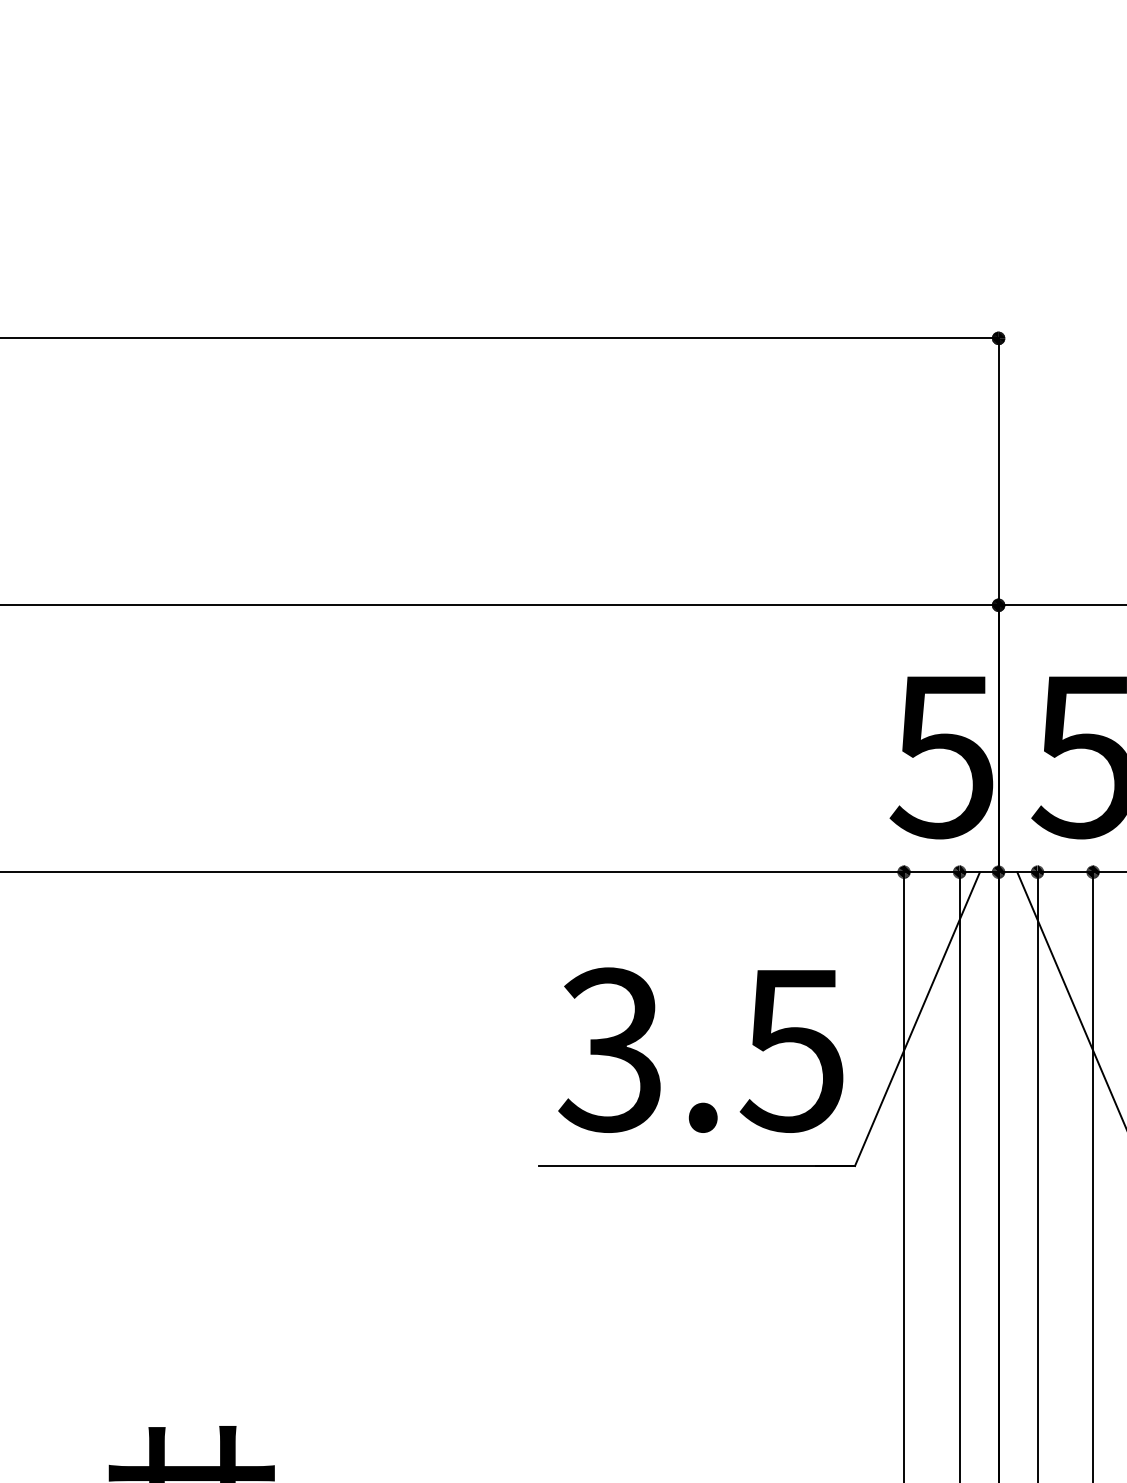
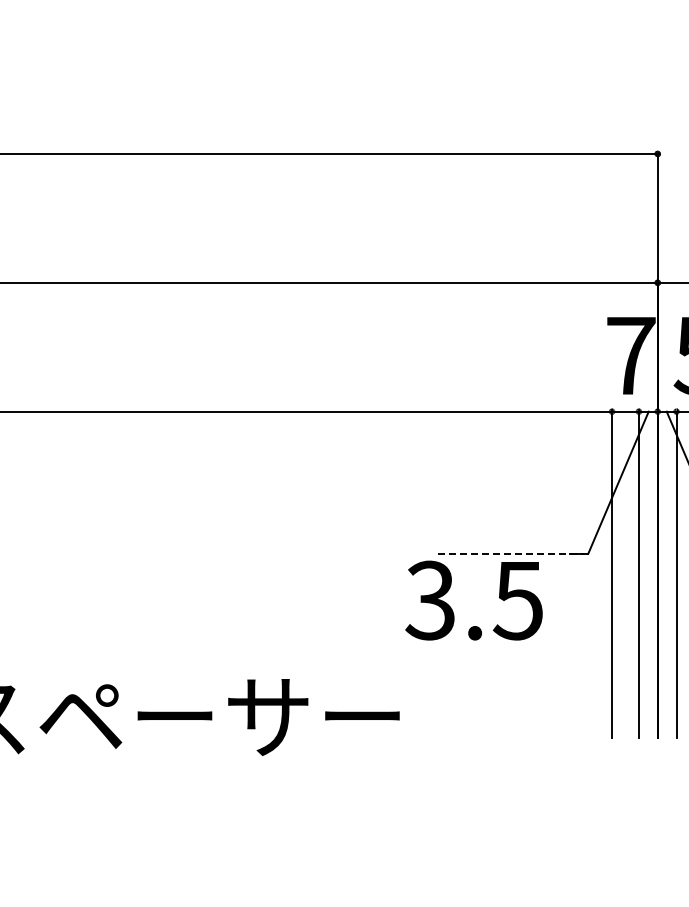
text: (942, 757) -> (630, 356), 5 -> 7
text: (699, 1049) -> (473, 600), moved
line: (695, 1165) -> (511, 553), solid -> dashed

